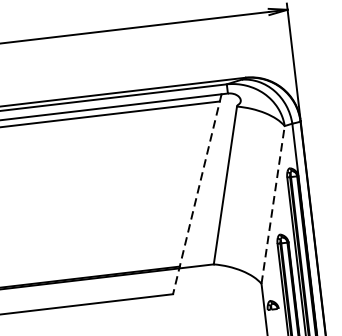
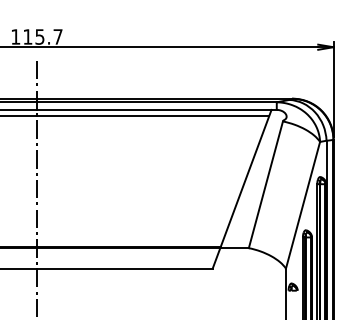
line: (197, 194) -> (242, 189), dashed -> solid
line: (273, 205) -> (303, 205), dashed -> solid

